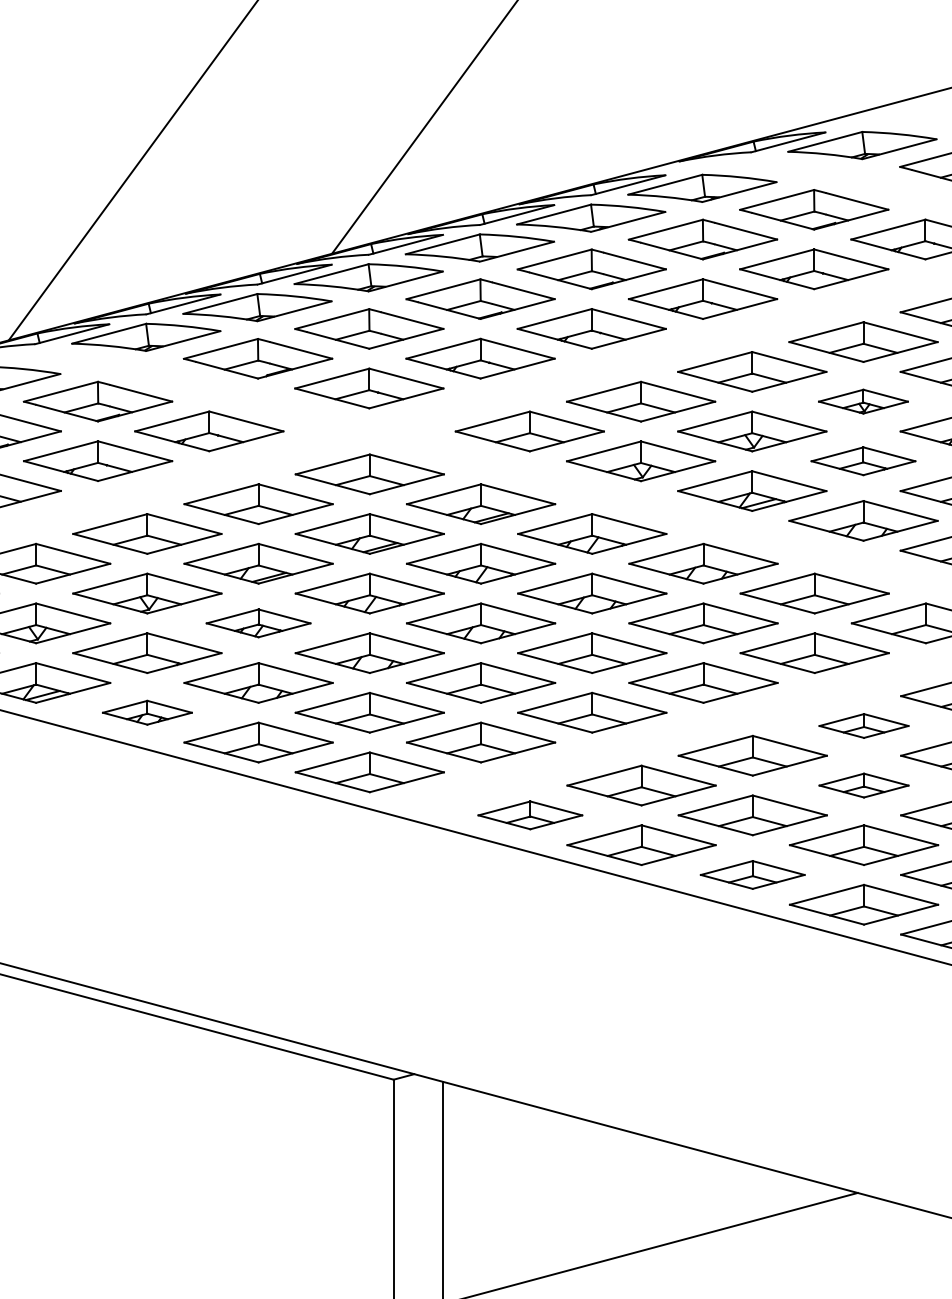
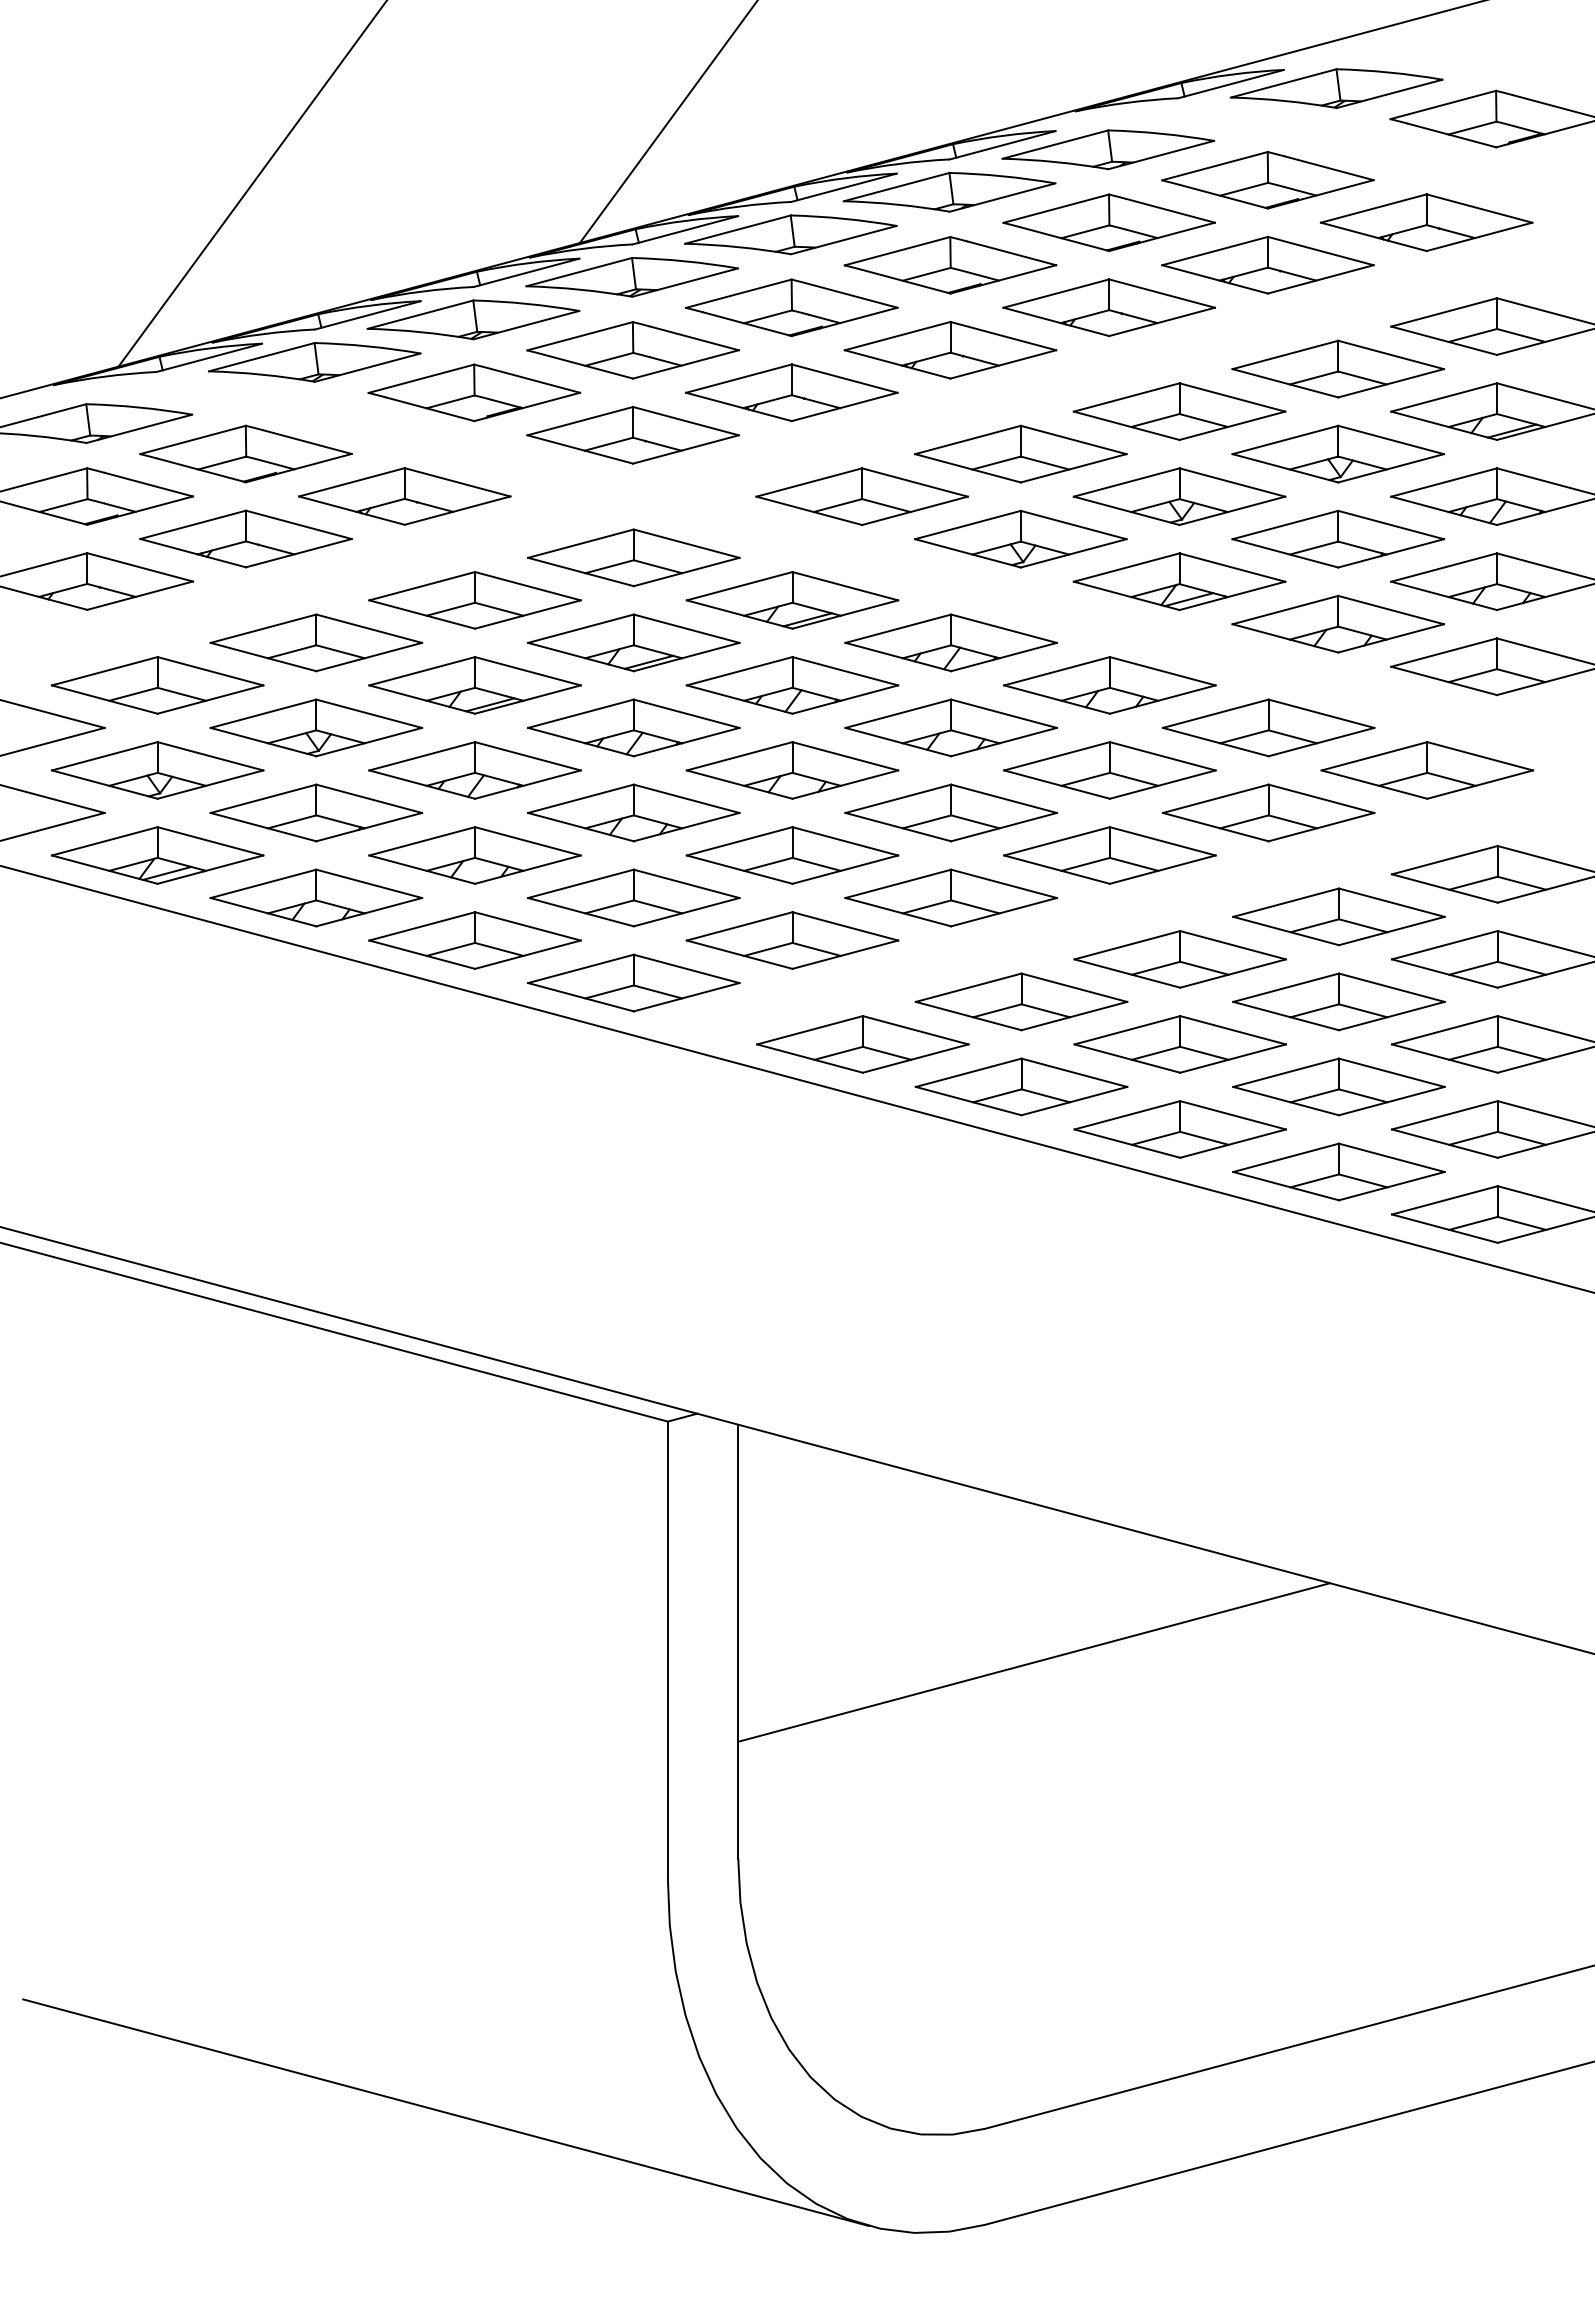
part: (862, 401) -> (1337, 453), size x1.67
part: (862, 460) -> (1337, 538), size x1.43
part: (258, 623) -> (474, 770), size x1.43
part: (147, 712) -> (316, 897), size x1.67
part: (863, 725) -> (1338, 916), size x1.67
part: (863, 785) -> (1338, 1001), size x1.67
part: (530, 815) -> (862, 1044), size x1.43
part: (752, 874) -> (1179, 1129), size x1.43

